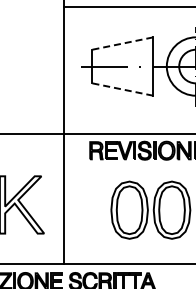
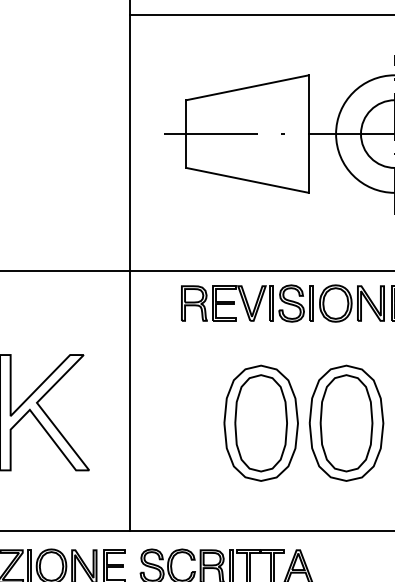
line: (123, 43) -> (248, 87), dashed -> solid
line: (123, 89) -> (248, 180), dashed -> solid

